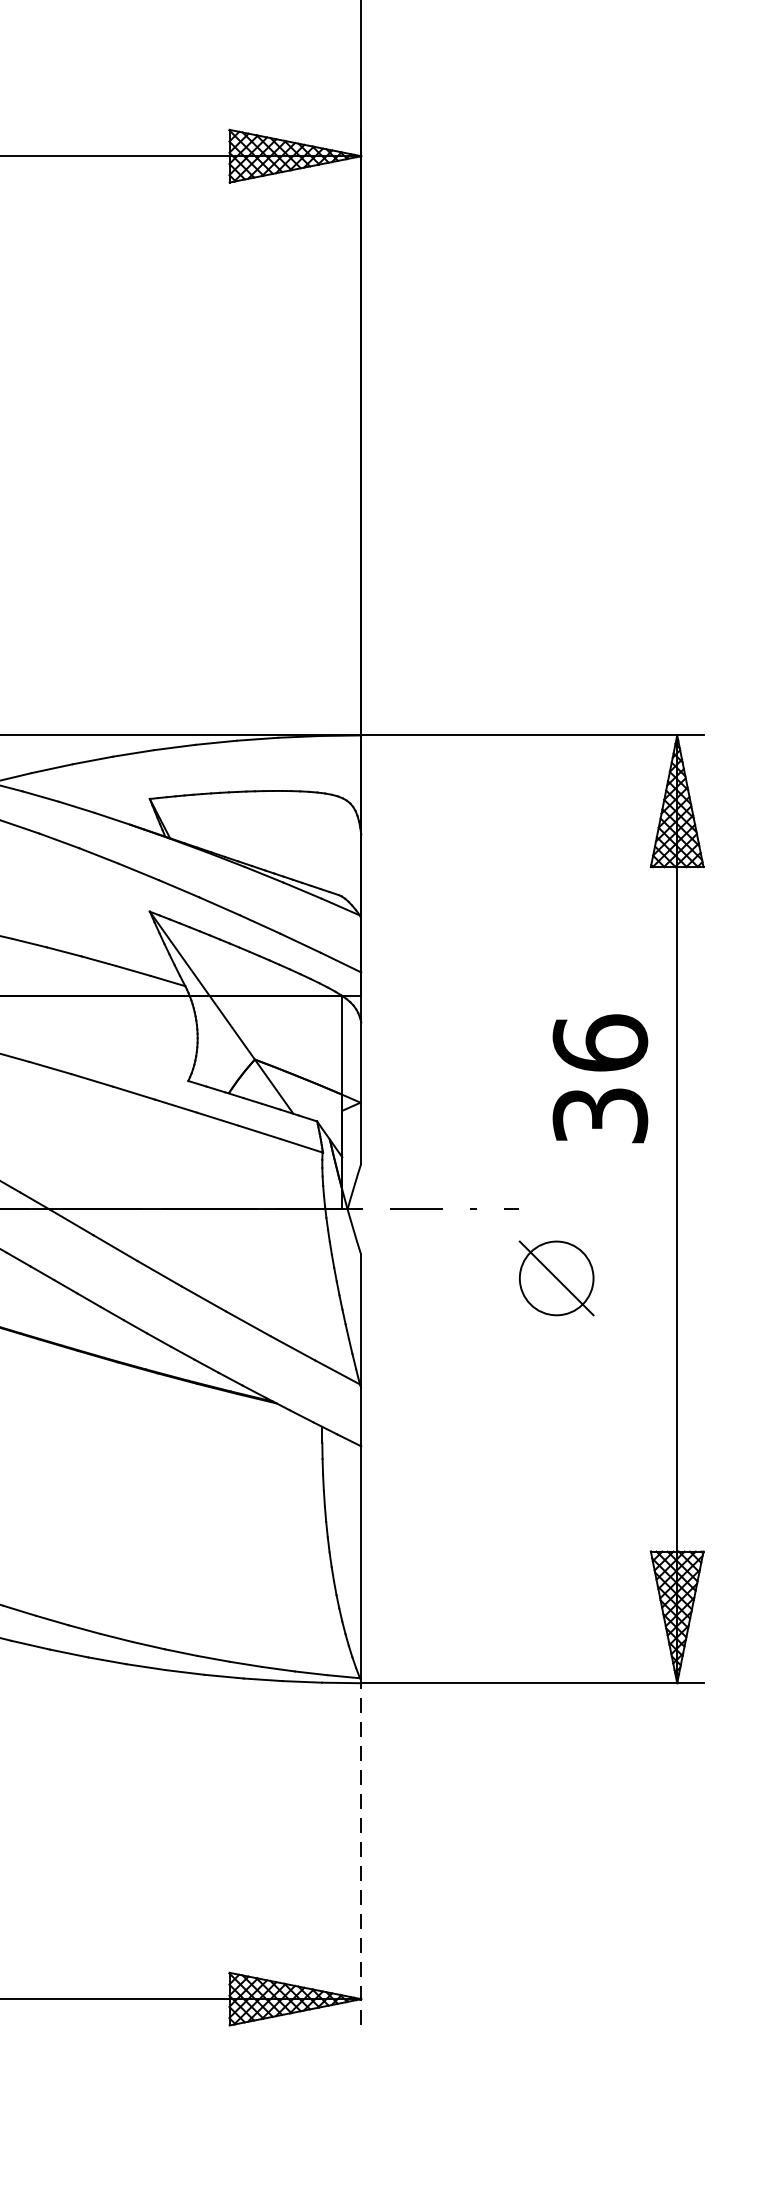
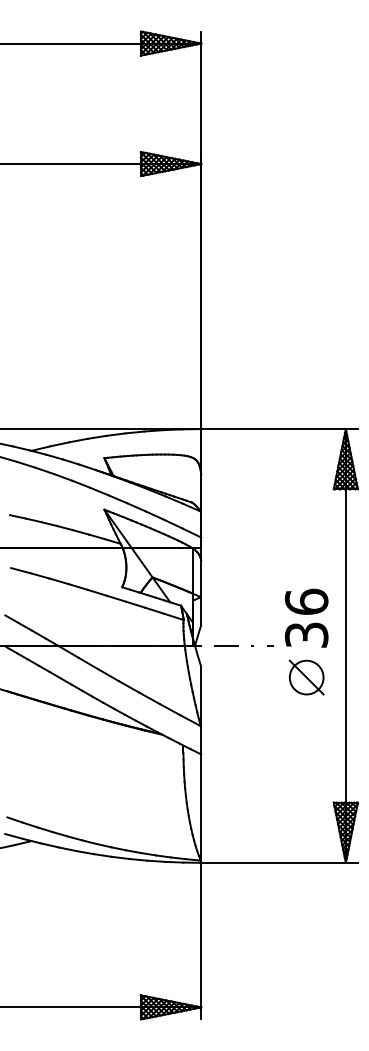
text: (599, 1077) -> (306, 617), moved
part: (556, 1278) -> (306, 677), moved
line: (361, 1852) -> (201, 940), dashed -> solid

